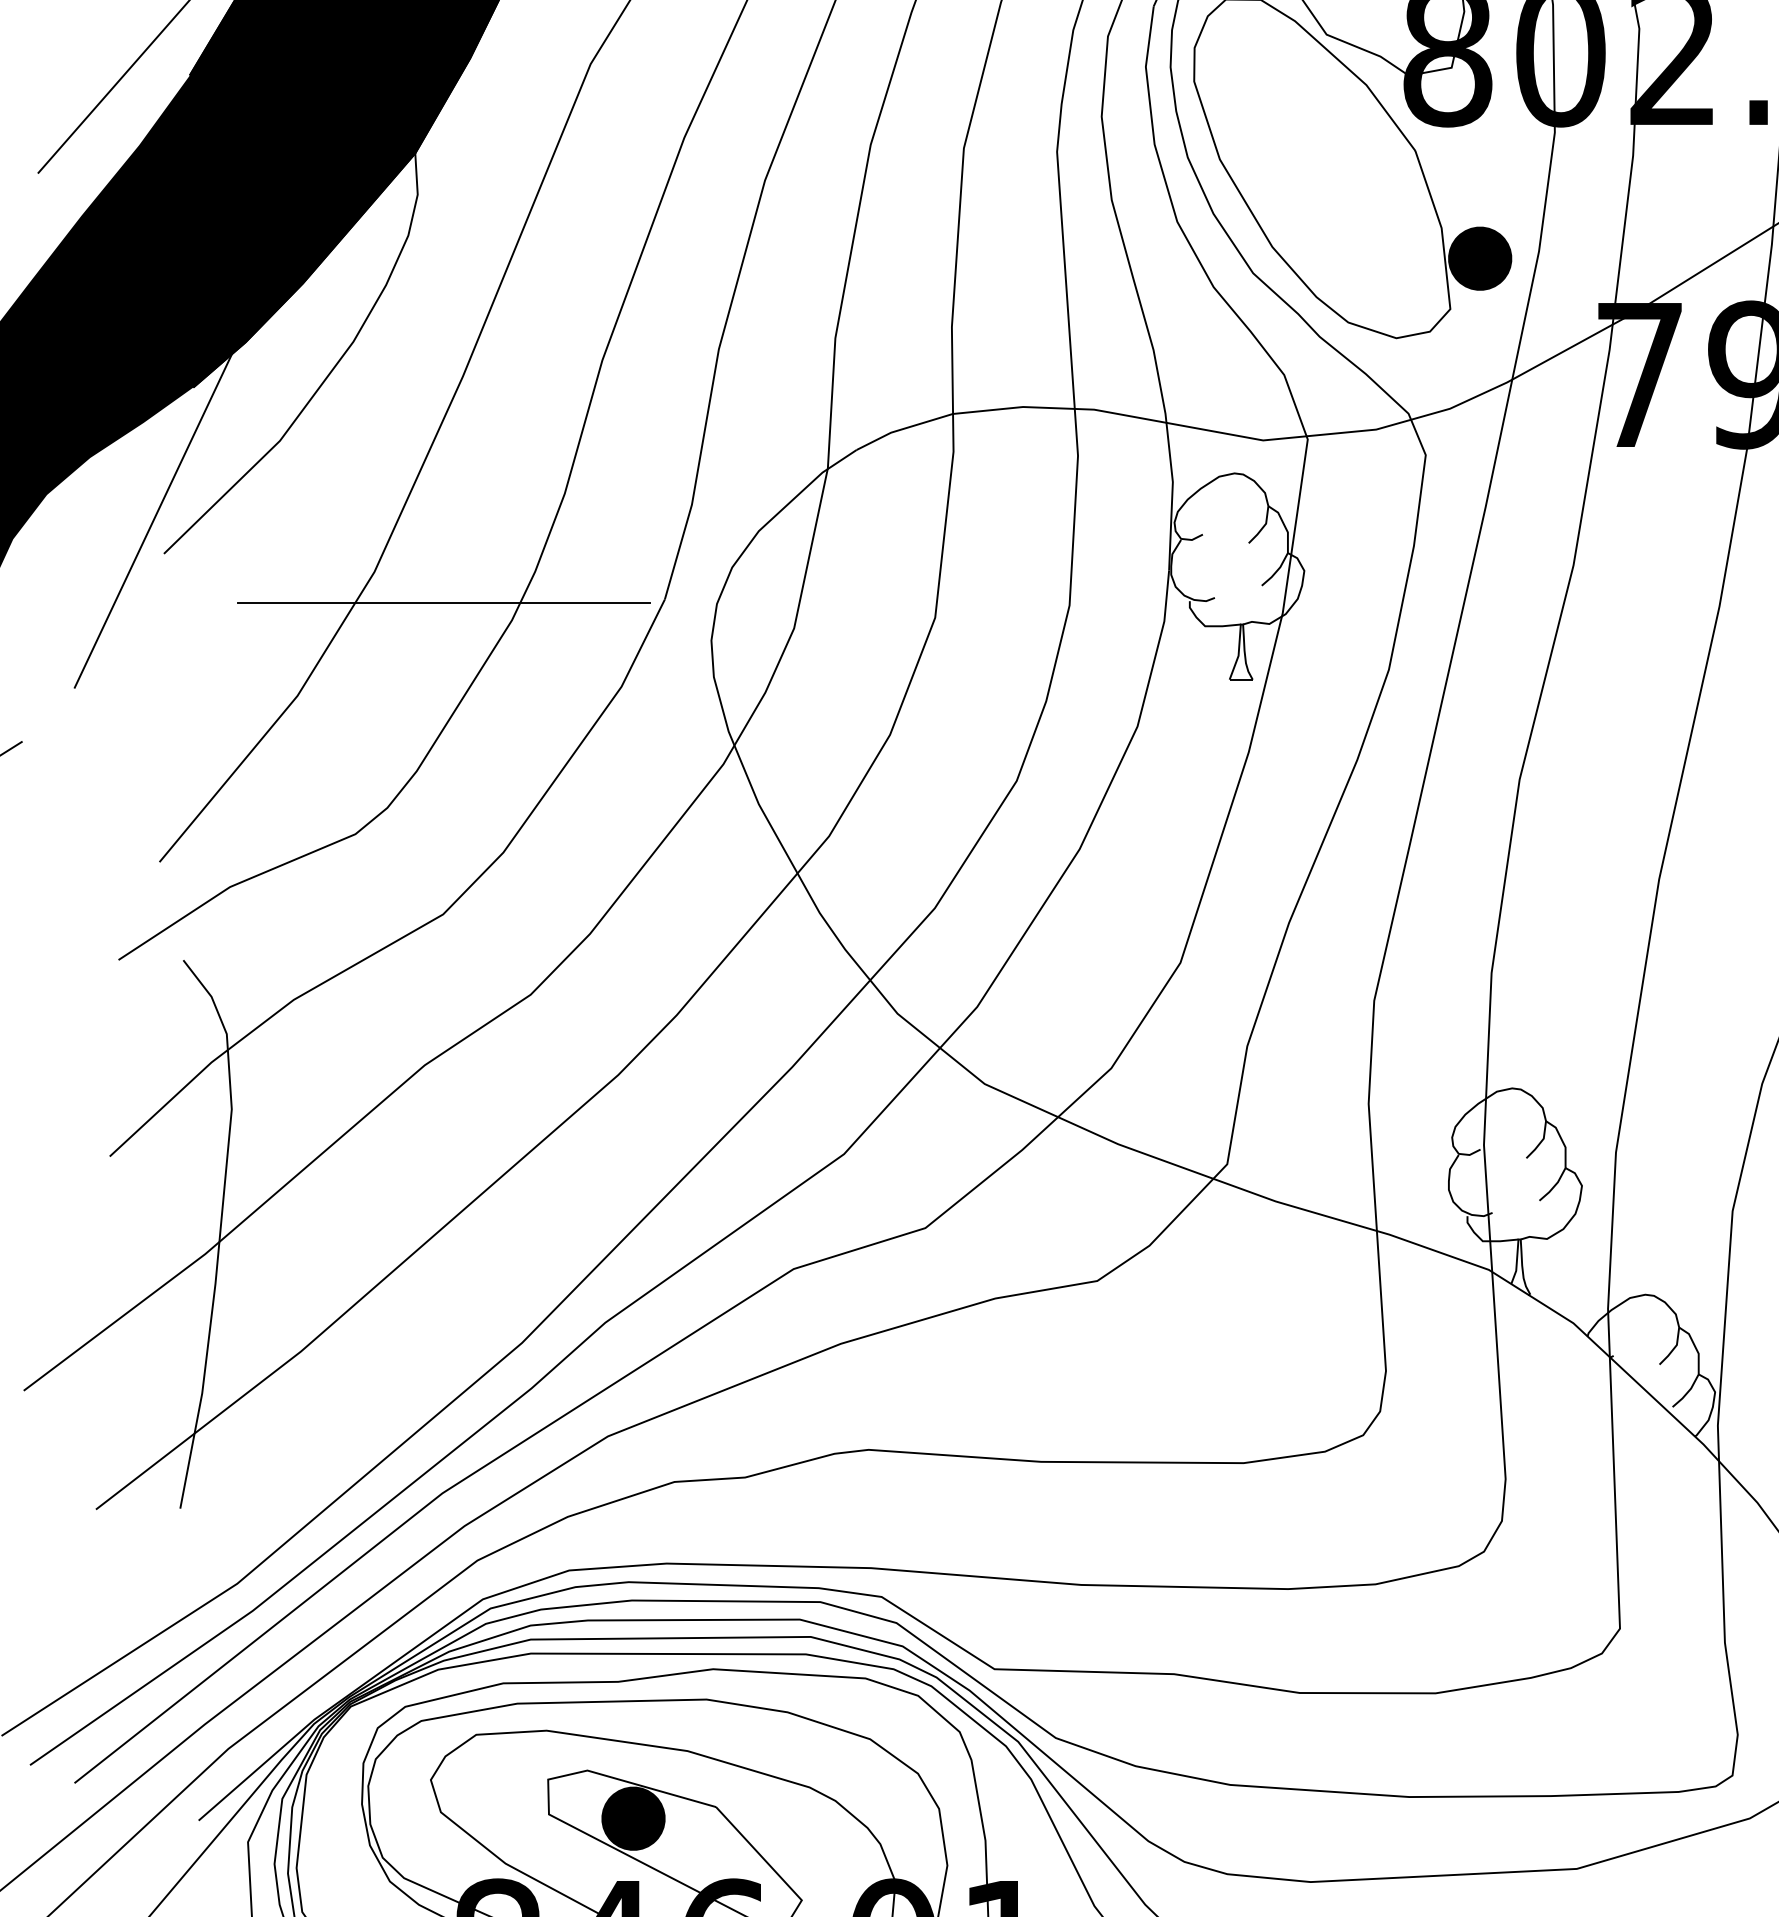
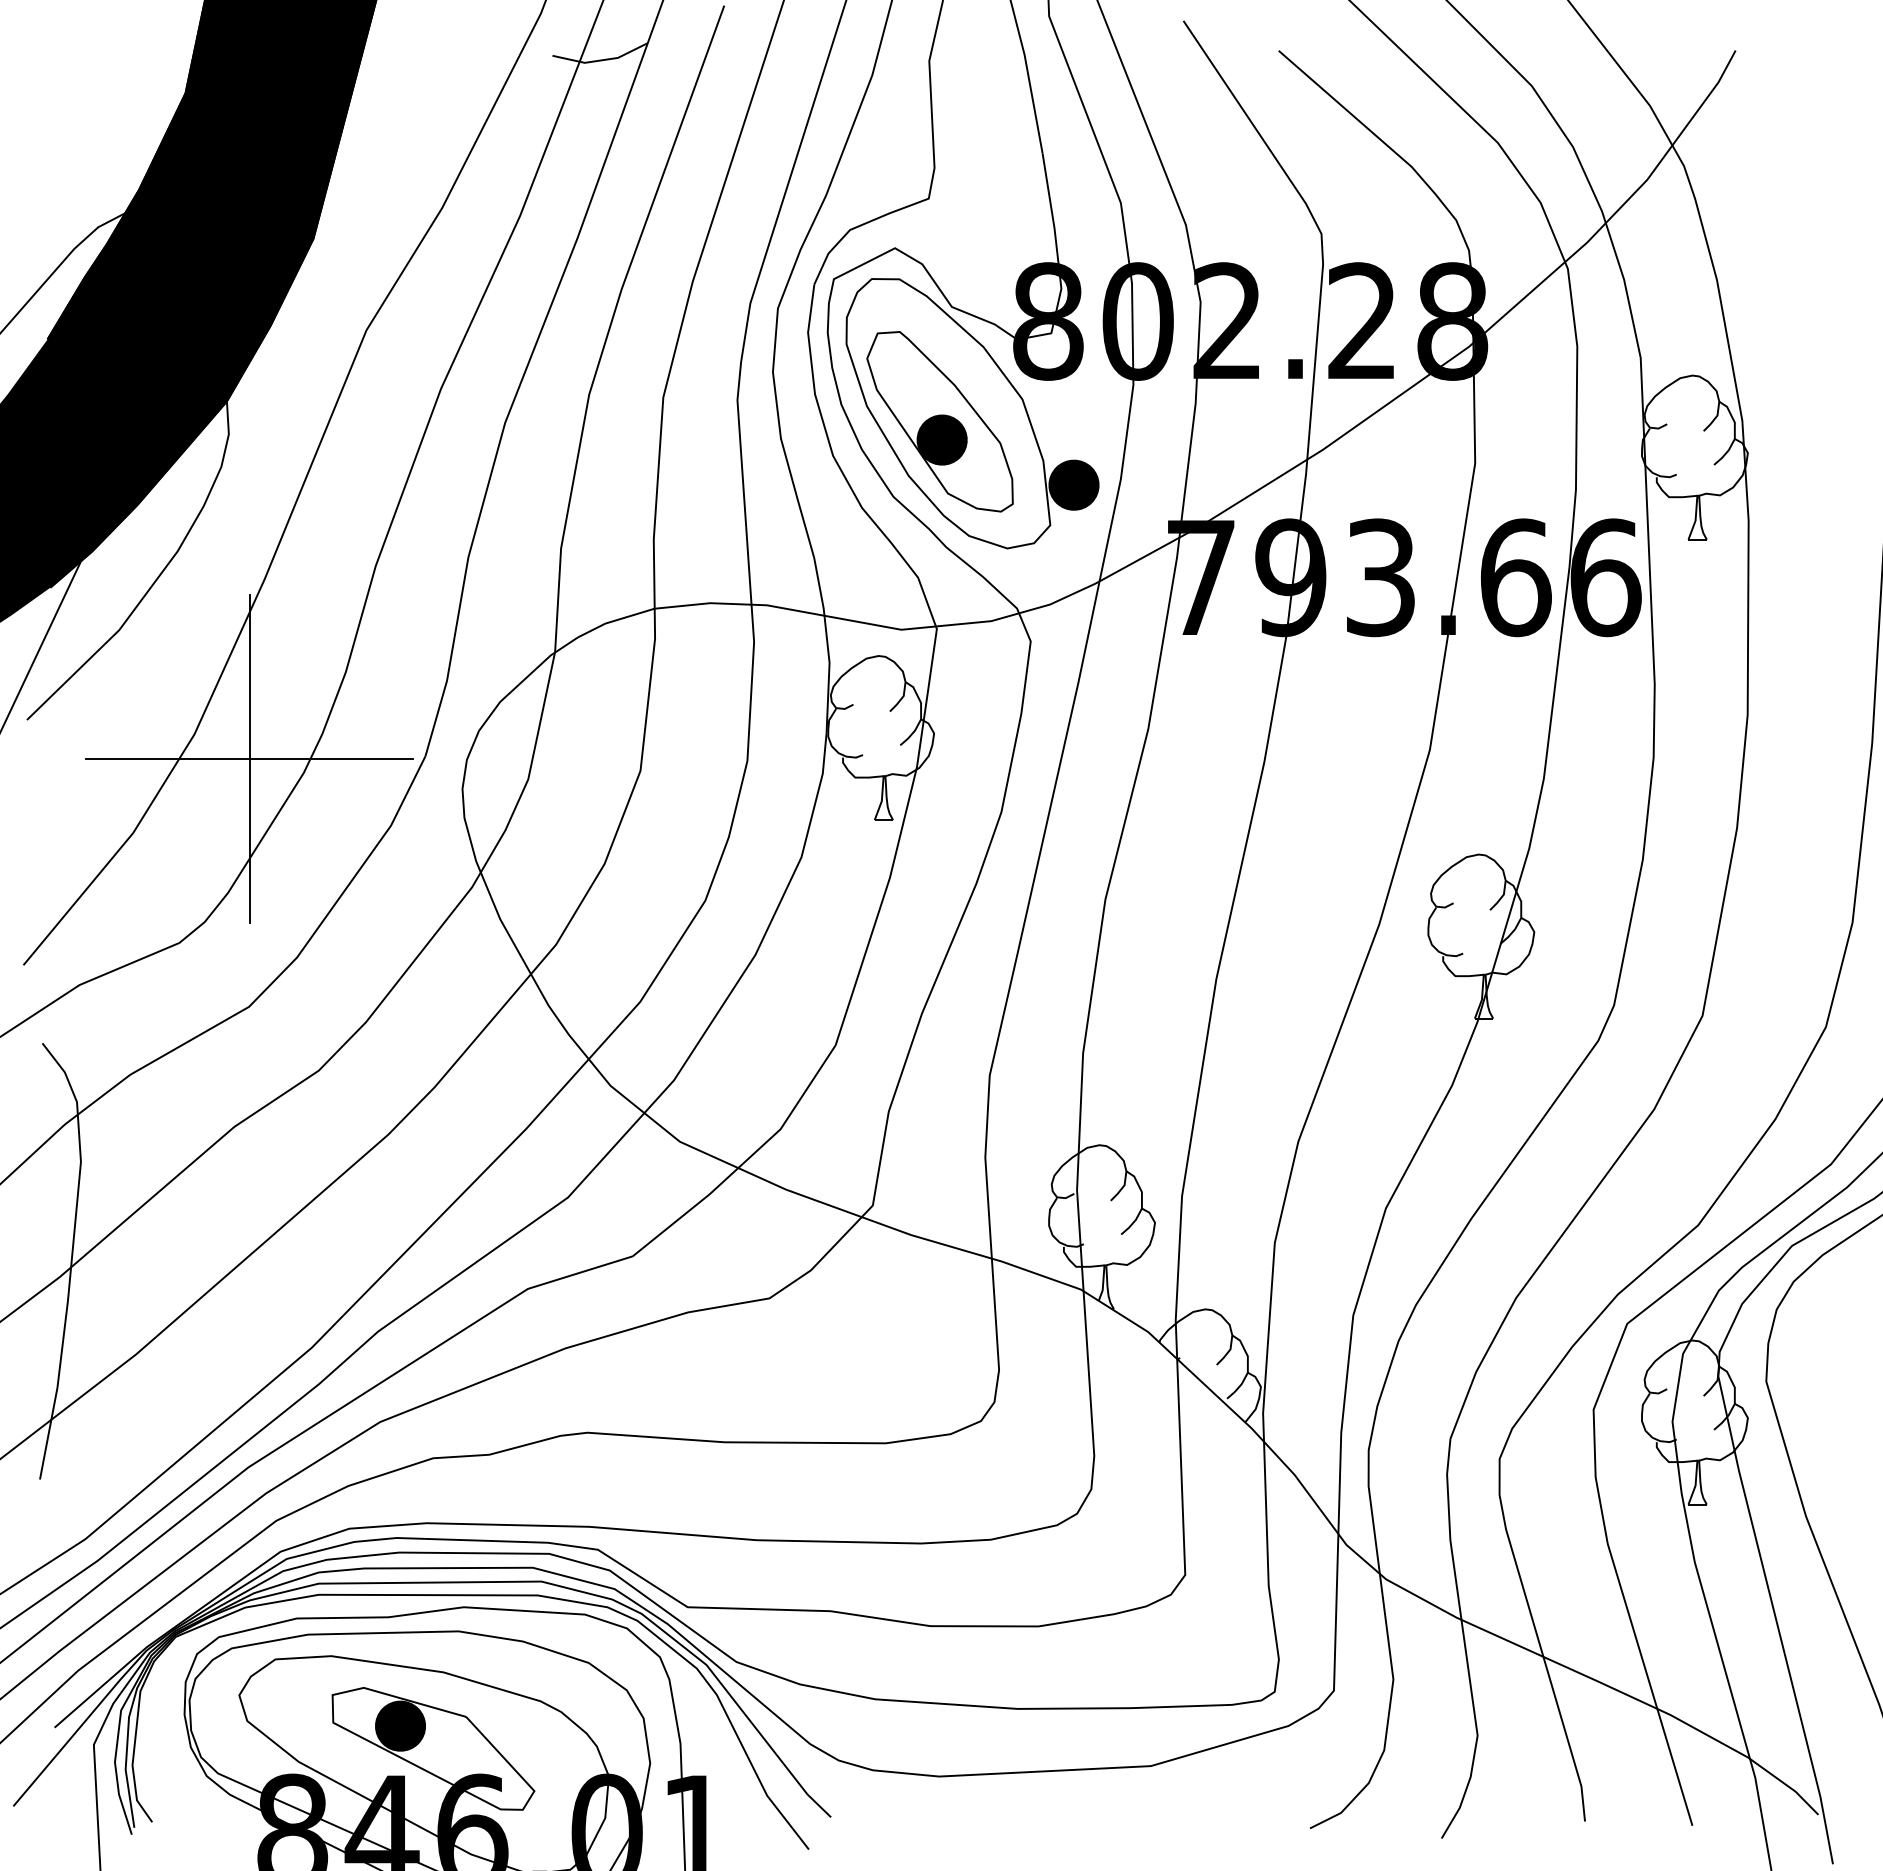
part: (1311, 178) -> (939, 421), added
line: (443, 602) -> (249, 758), added

